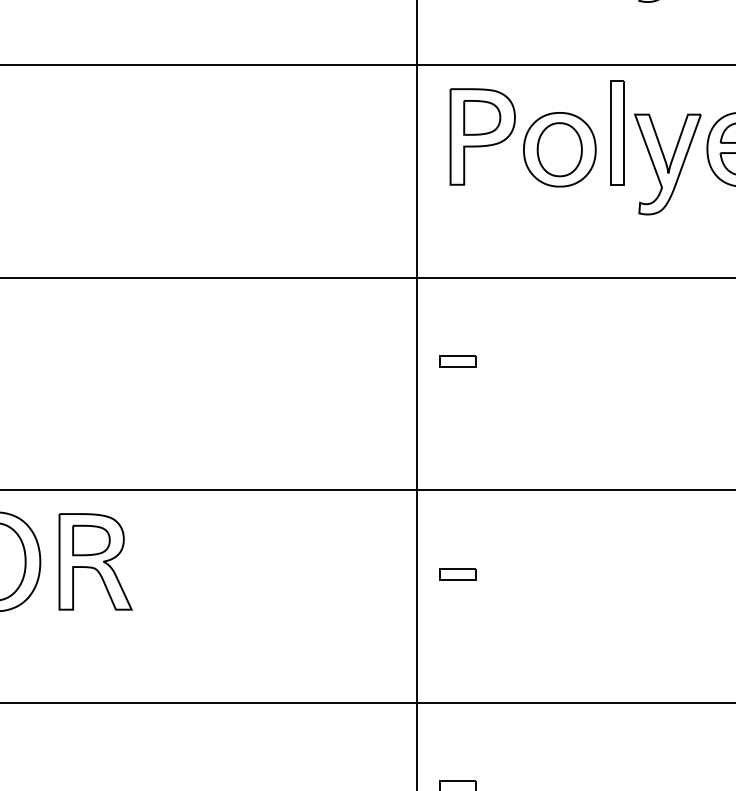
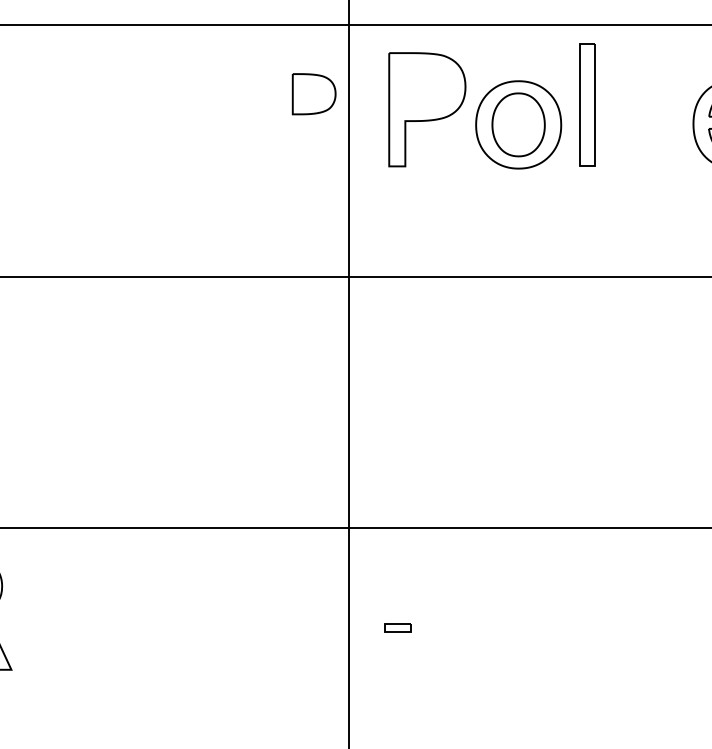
part: (482, 117) -> (314, 93), moved
part: (667, 164) -> (646, 142), removed
part: (457, 361) -> (397, 375), removed
part: (457, 574) -> (397, 628), size x0.6

